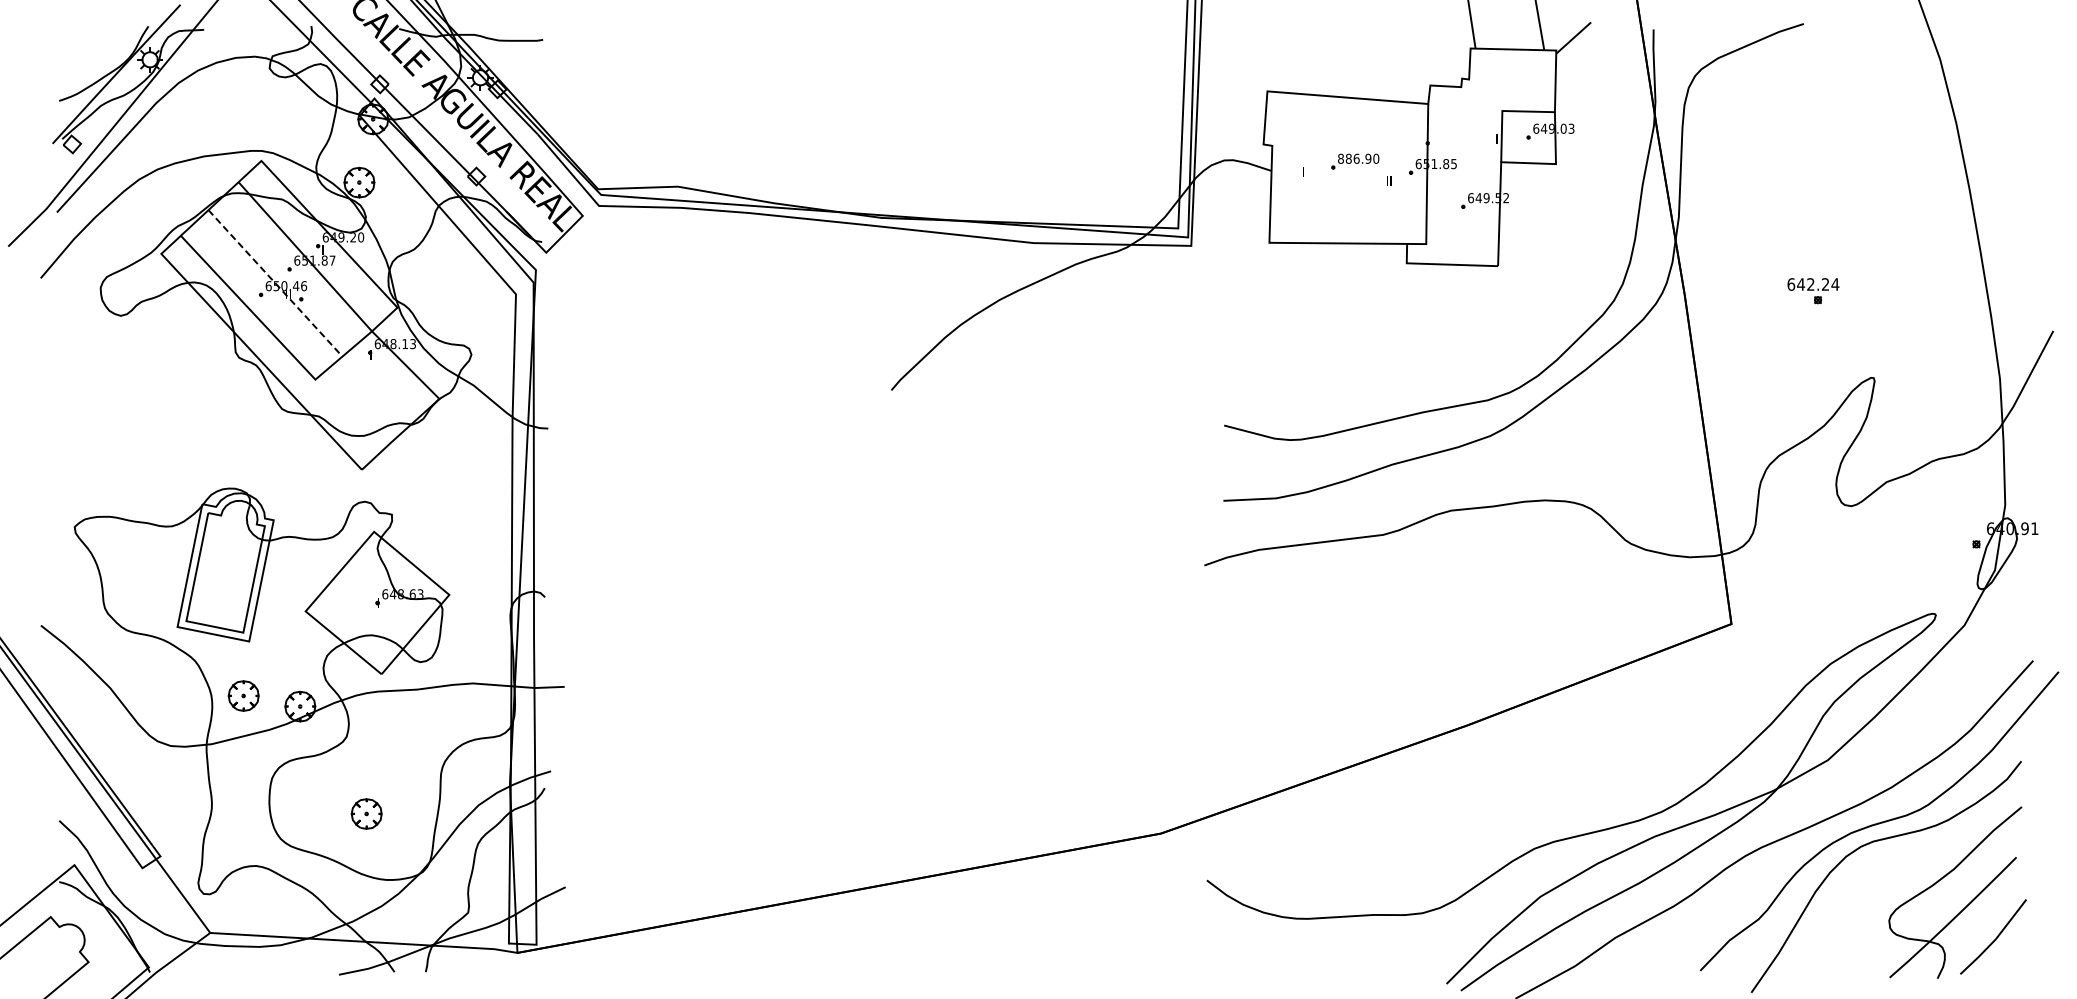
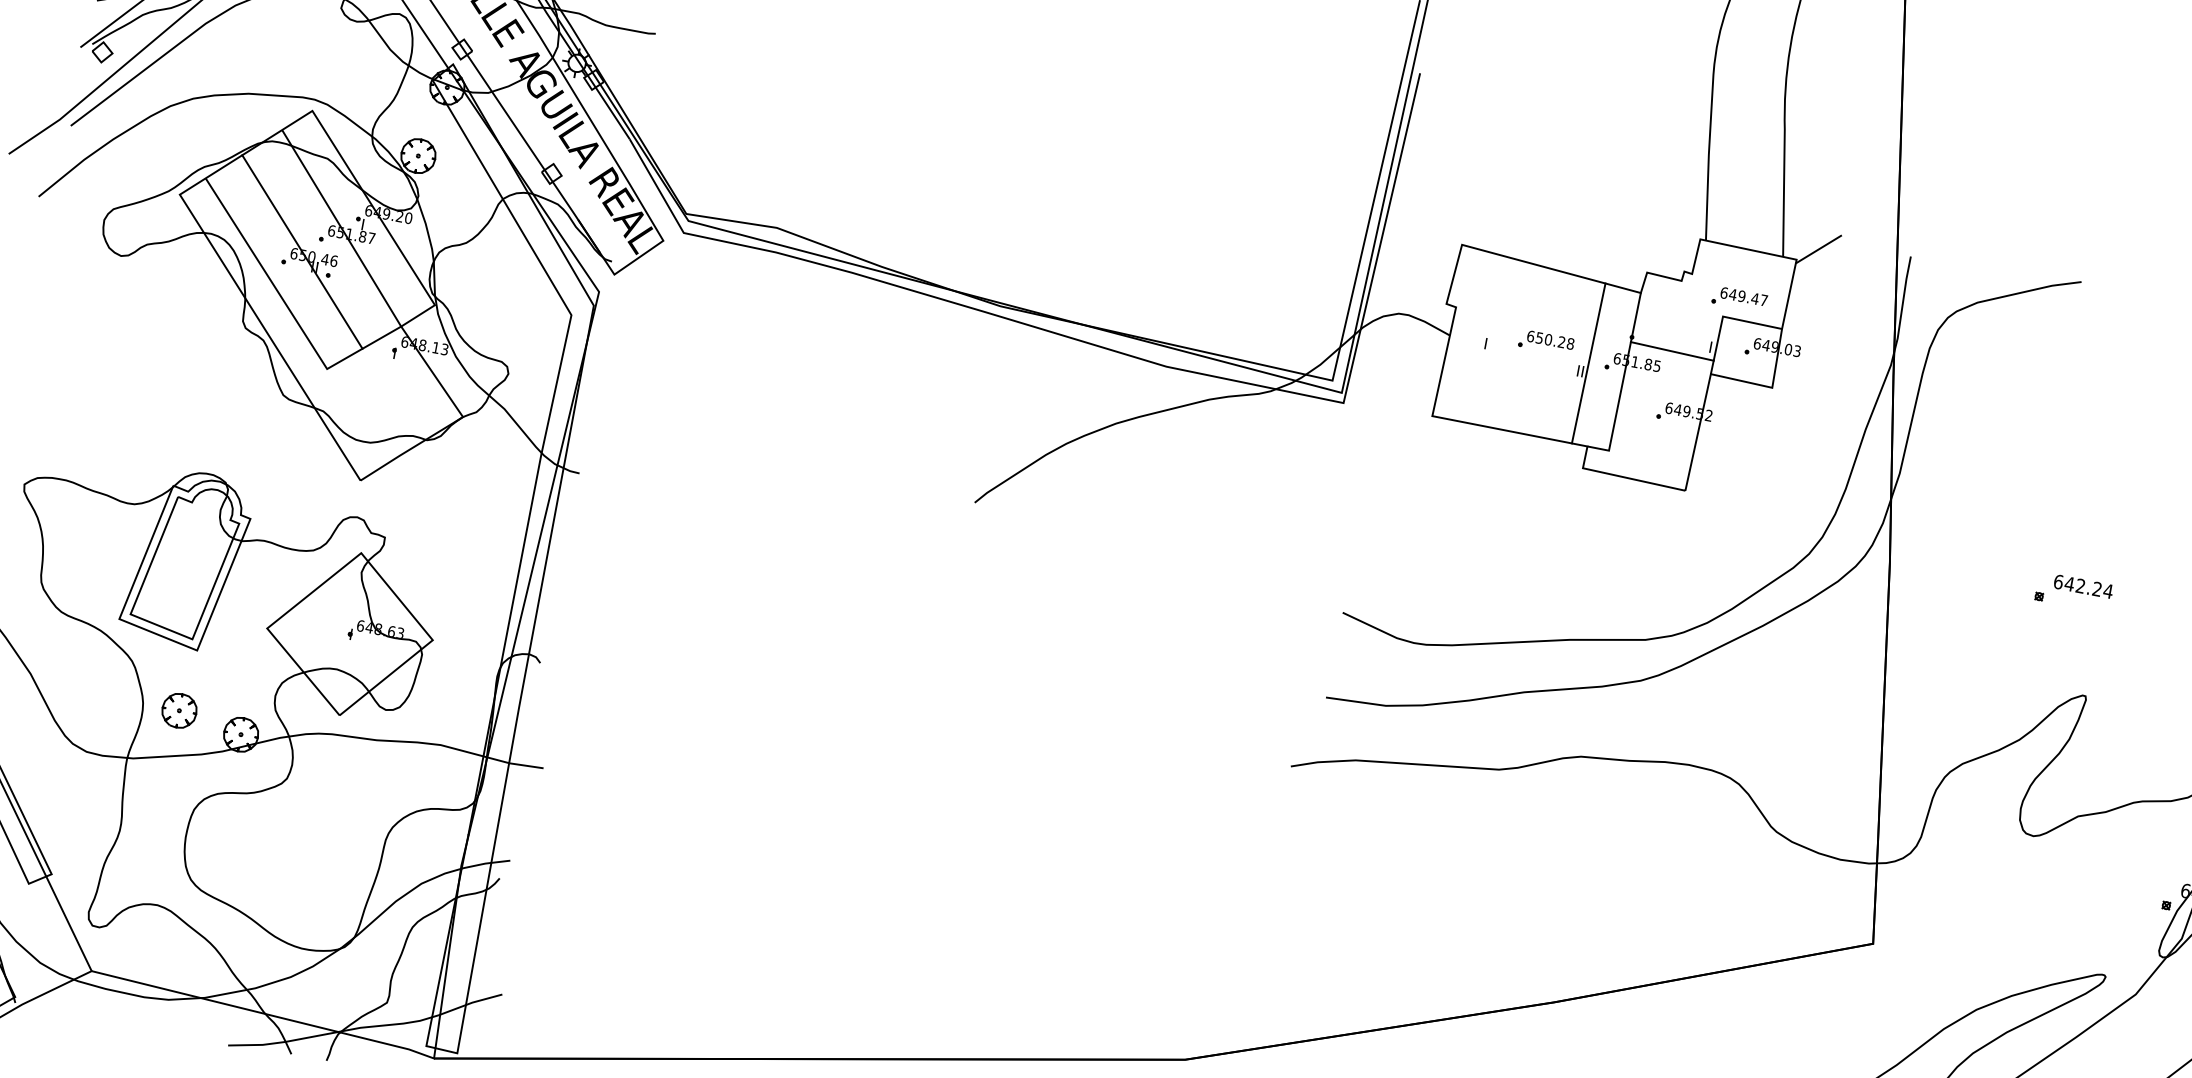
part: (1513, 93) -> (1739, 299), added
line: (1464, 148) -> (1672, 350), added
text: (1358, 158) -> (1550, 339), 886.90 -> 650.28
line: (1394, 172) -> (1588, 363), added
line: (275, 283) -> (302, 252), dashed -> solid
text: (1813, 284) -> (2083, 586), moved
part: (366, 813) -> (293, 869), removed

